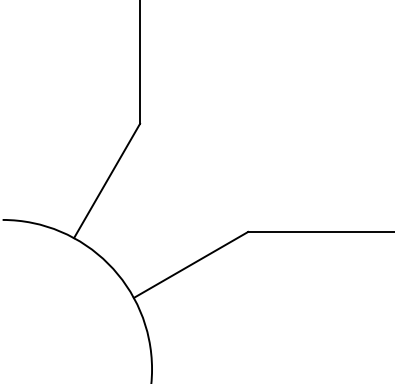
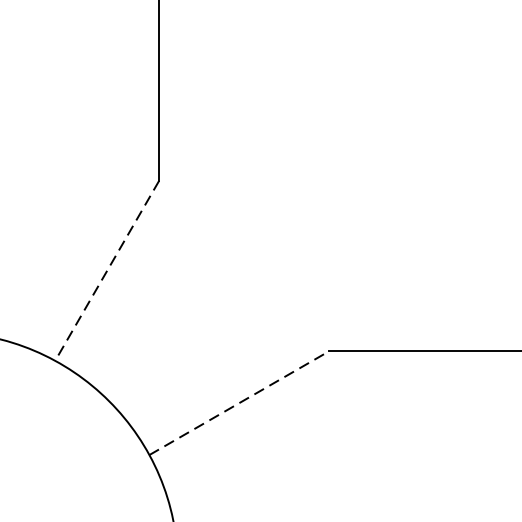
line: (107, 180) -> (107, 270), solid -> dashed
line: (191, 264) -> (240, 402), solid -> dashed

